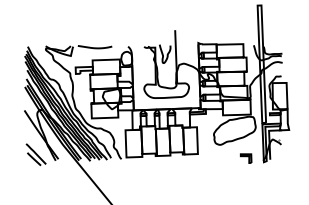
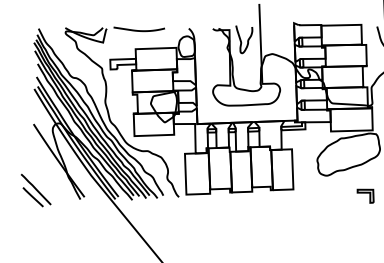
part: (35, 154) -> (35, 190), moved

